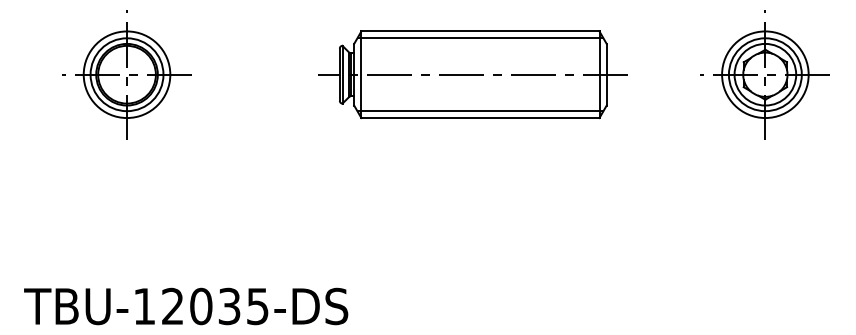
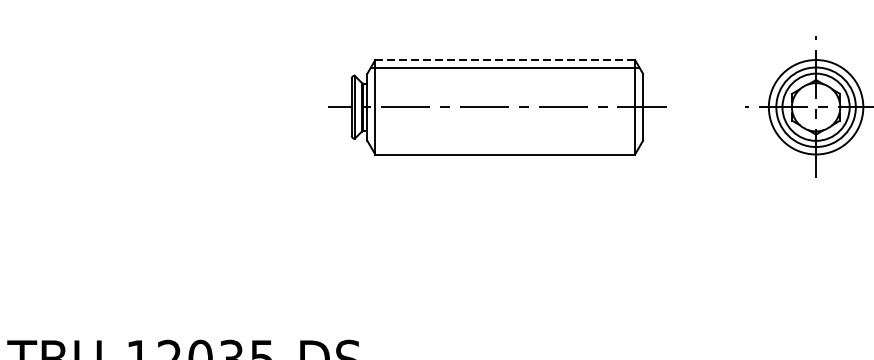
line: (479, 31) -> (504, 60), solid -> dashed
part: (126, 74) -> (119, 107), removed
line: (480, 111) -> (505, 147), removed

